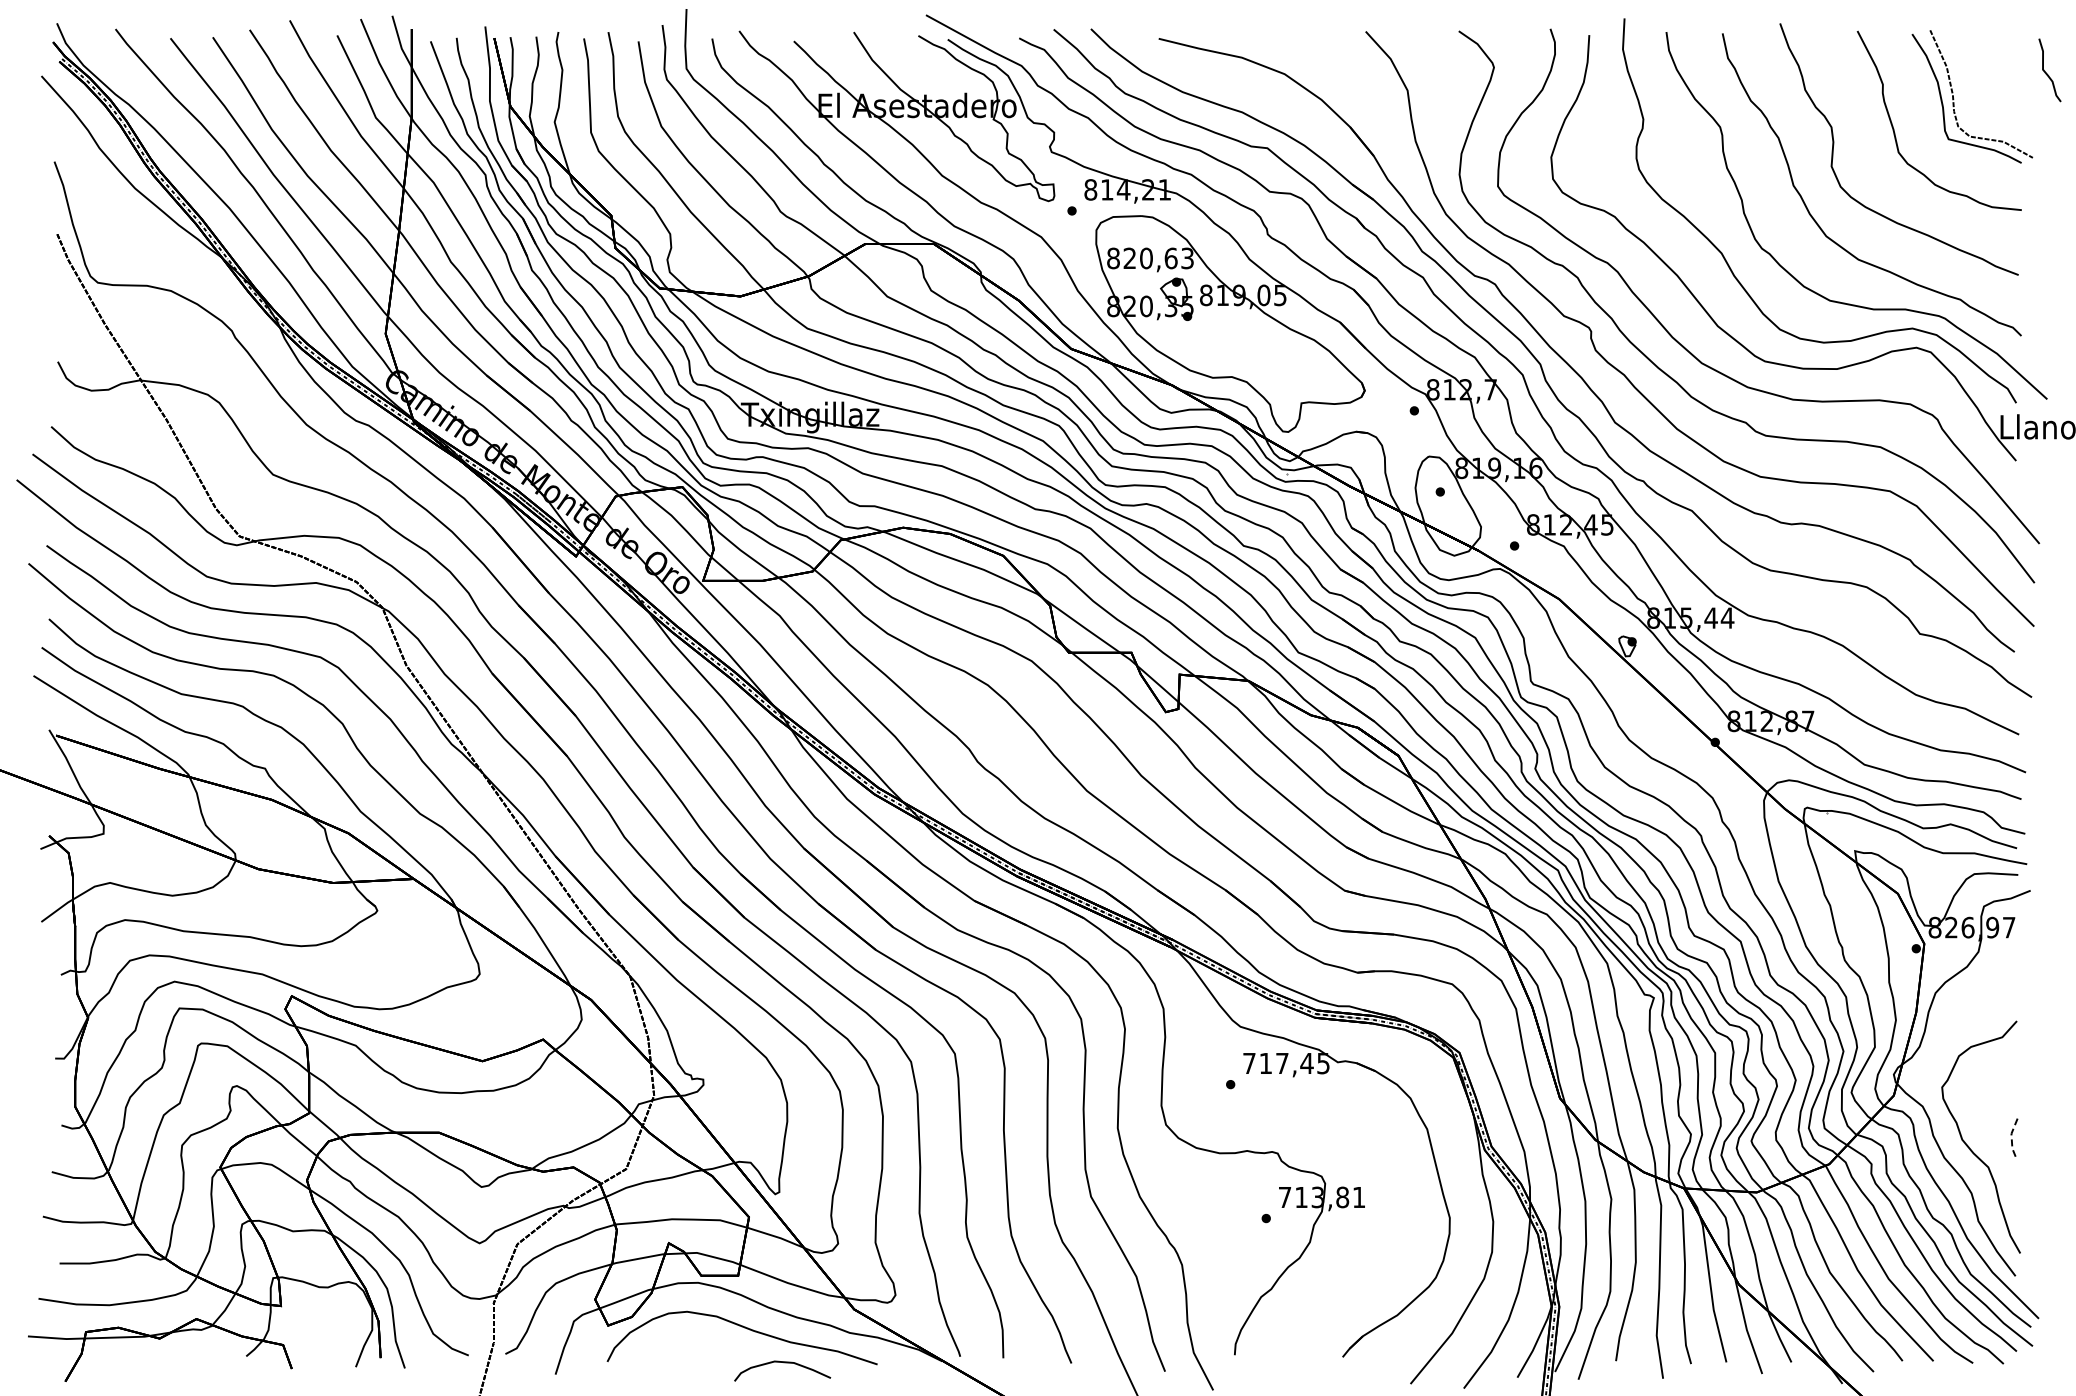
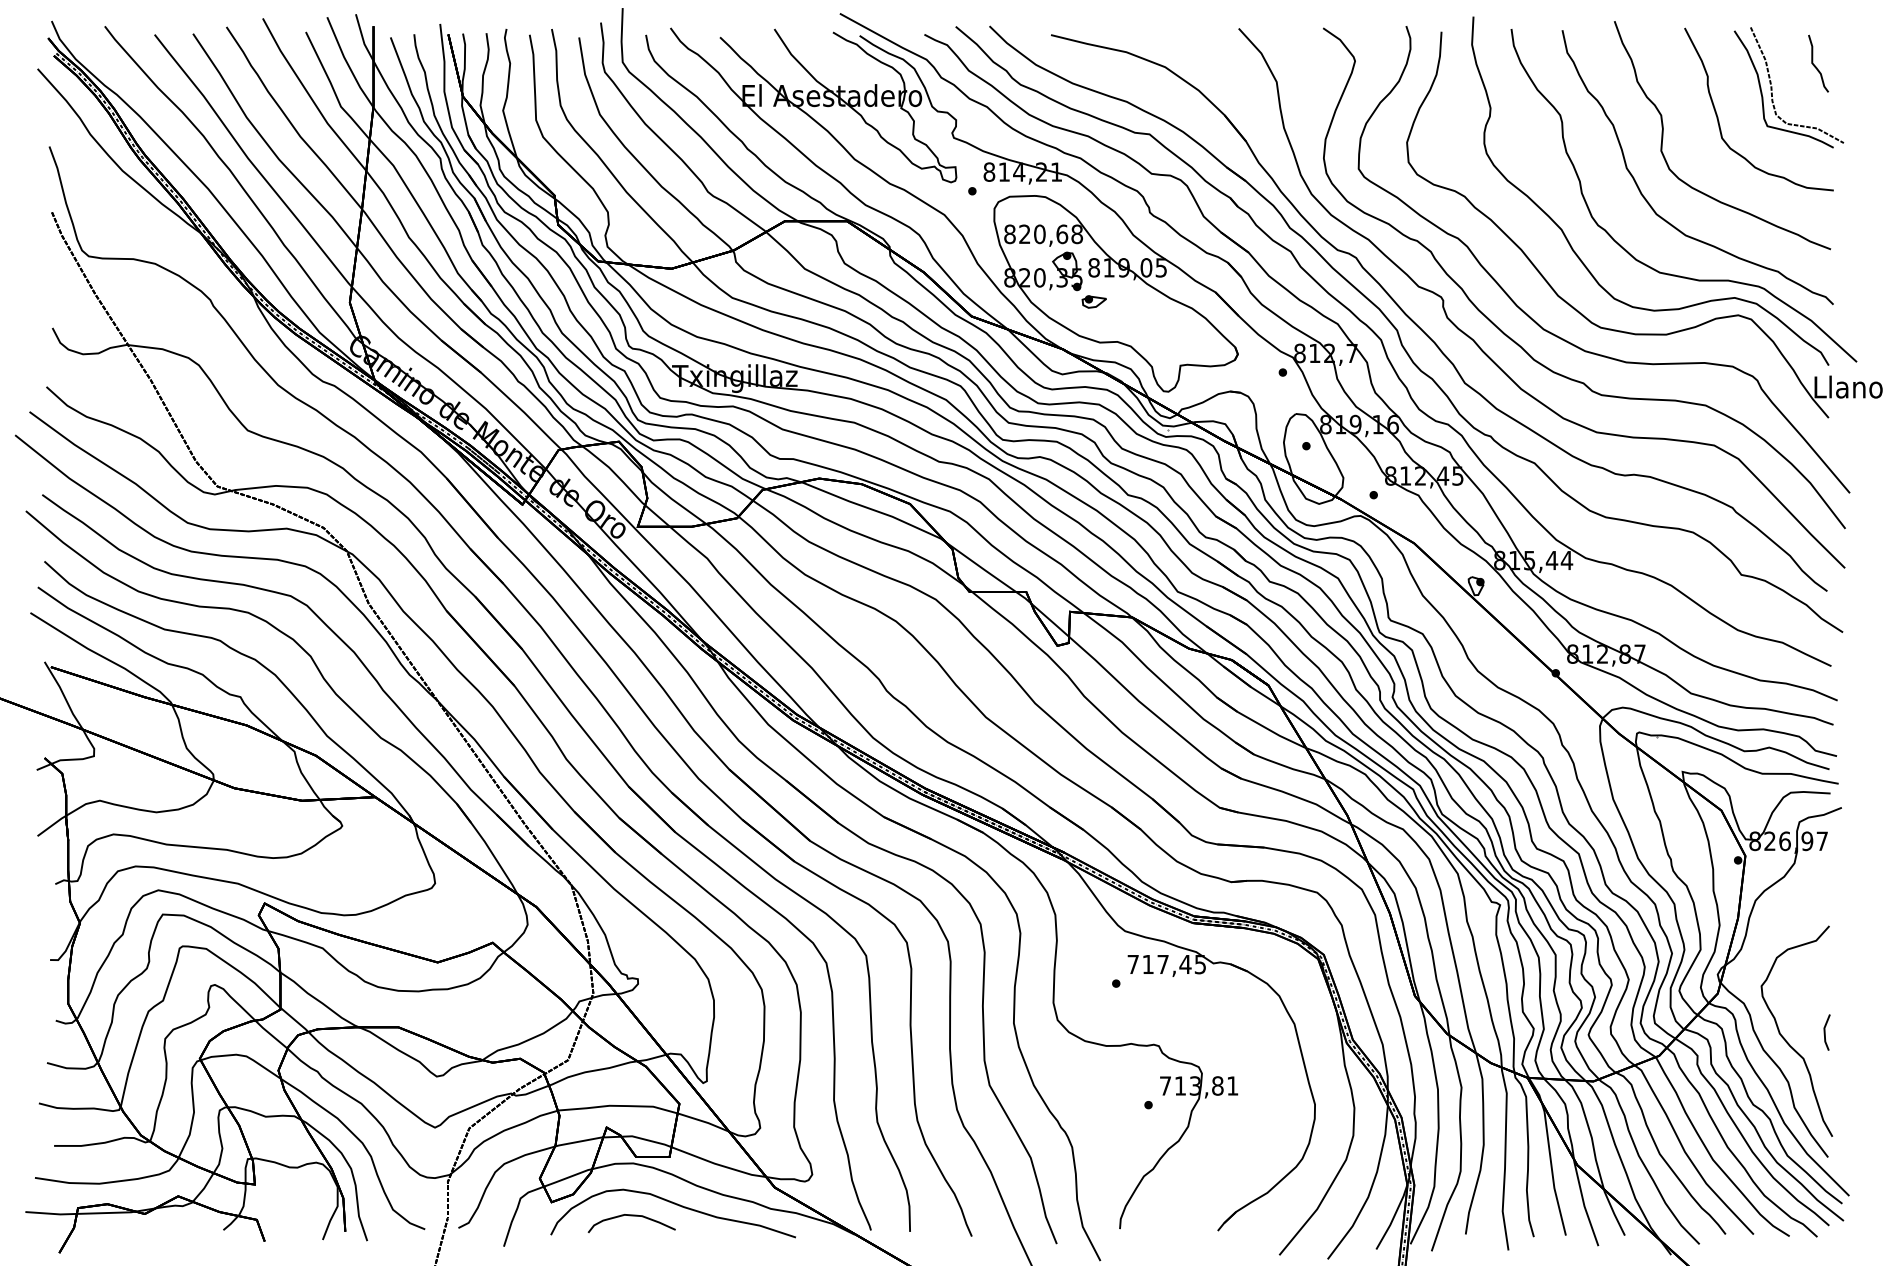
curve: (2046, 72) -> (1815, 65), moved
text: (1187, 258) -> (1077, 234), 820,63 -> 820,68
part: (1206, 332) -> (1094, 301), added
line: (2011, 1138) -> (1824, 1032), dashed -> solid
curve: (783, 1363) -> (632, 1216), moved

